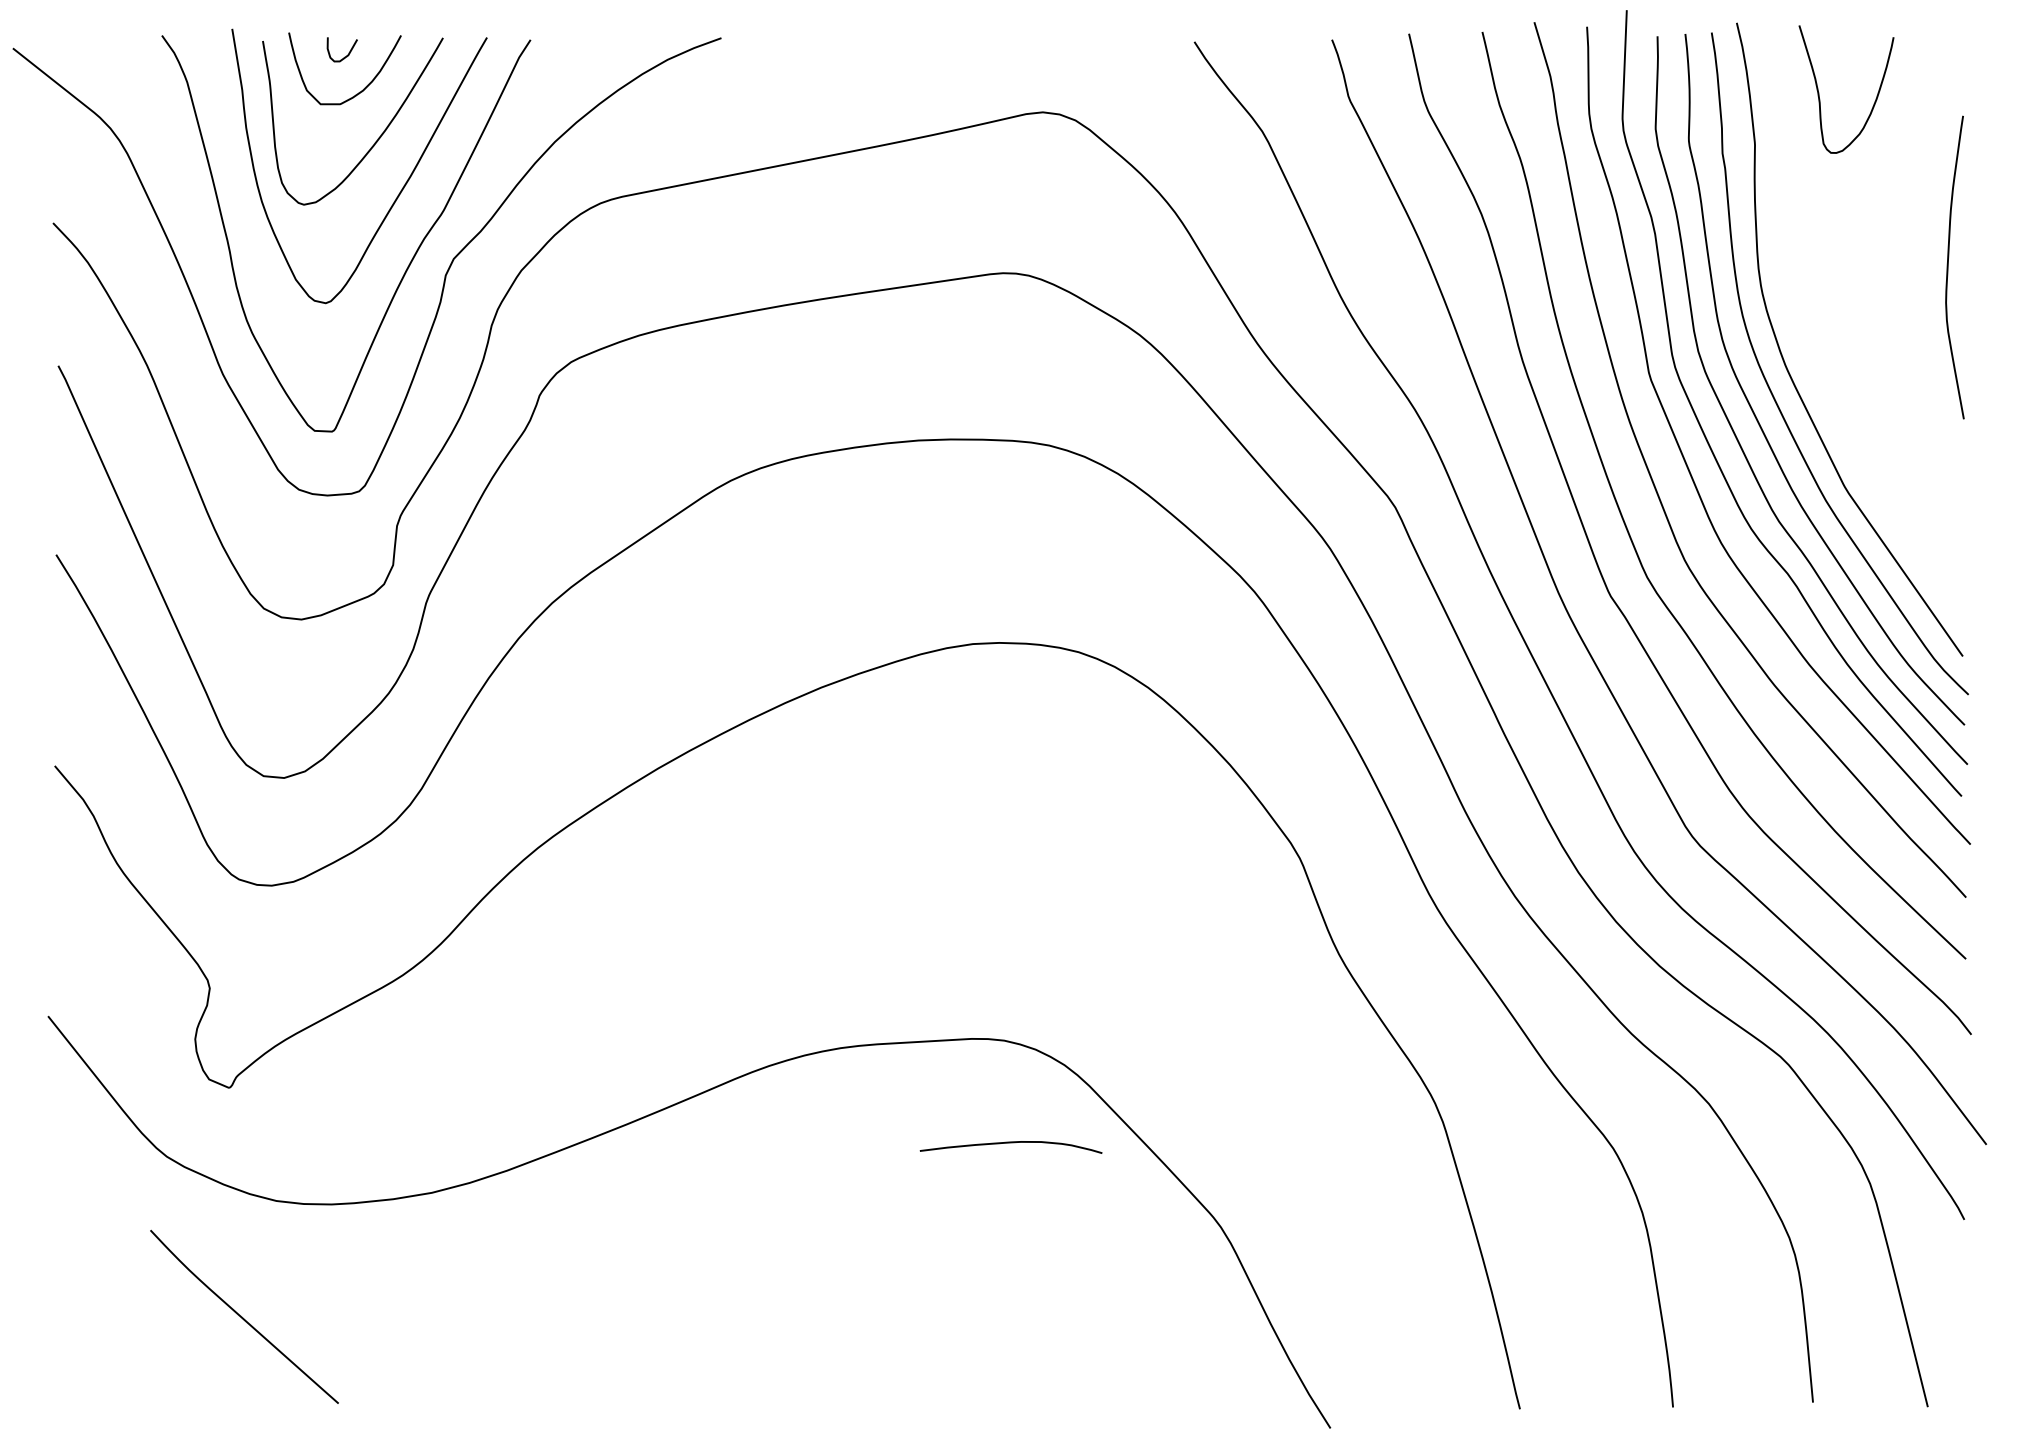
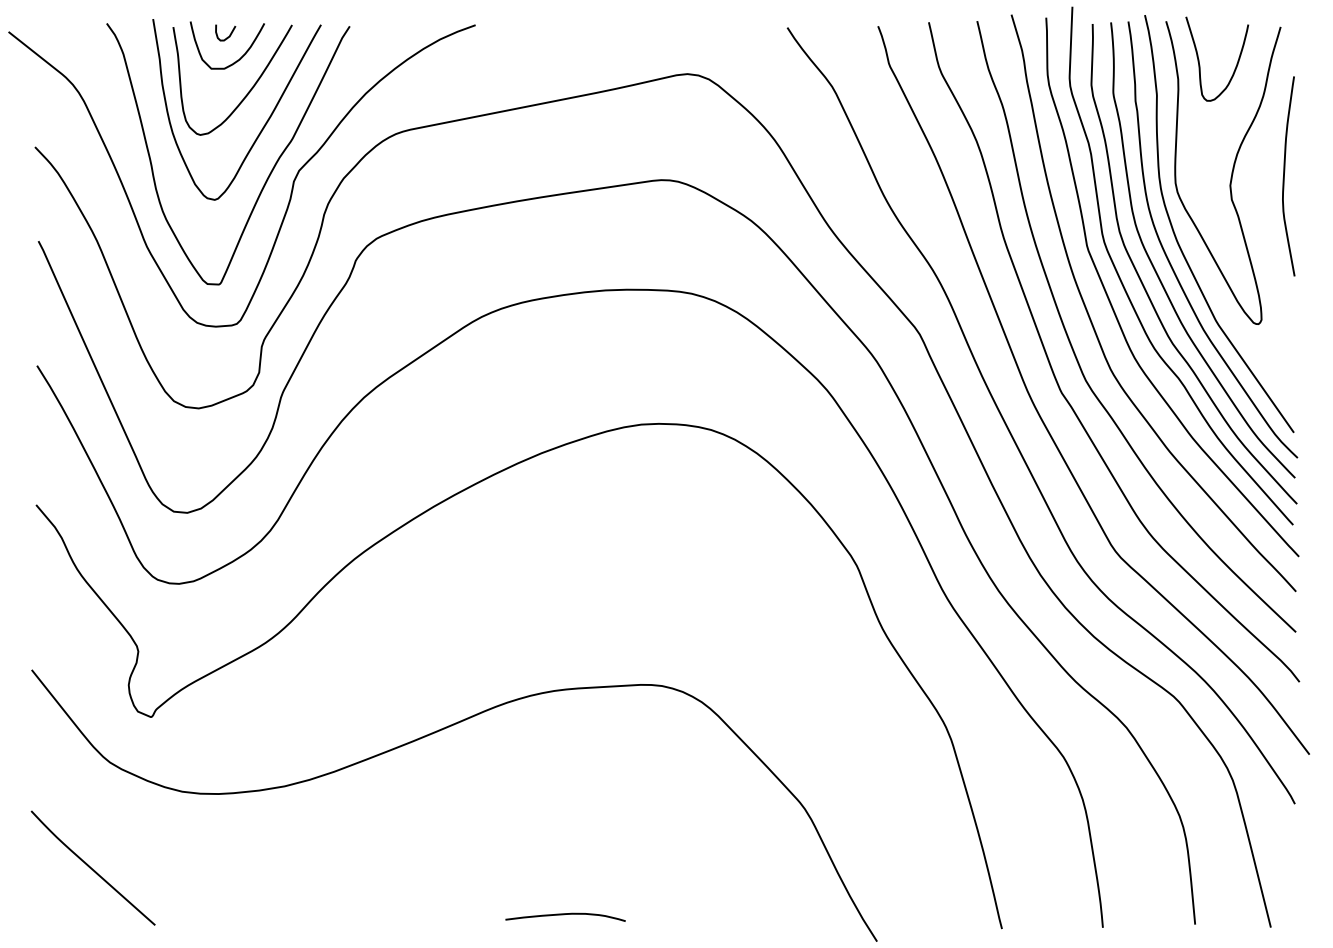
curve: (1868, 261) -> (1231, 172), added
curve: (1009, 1144) -> (564, 915), moved
curve: (241, 1315) -> (91, 867), moved

